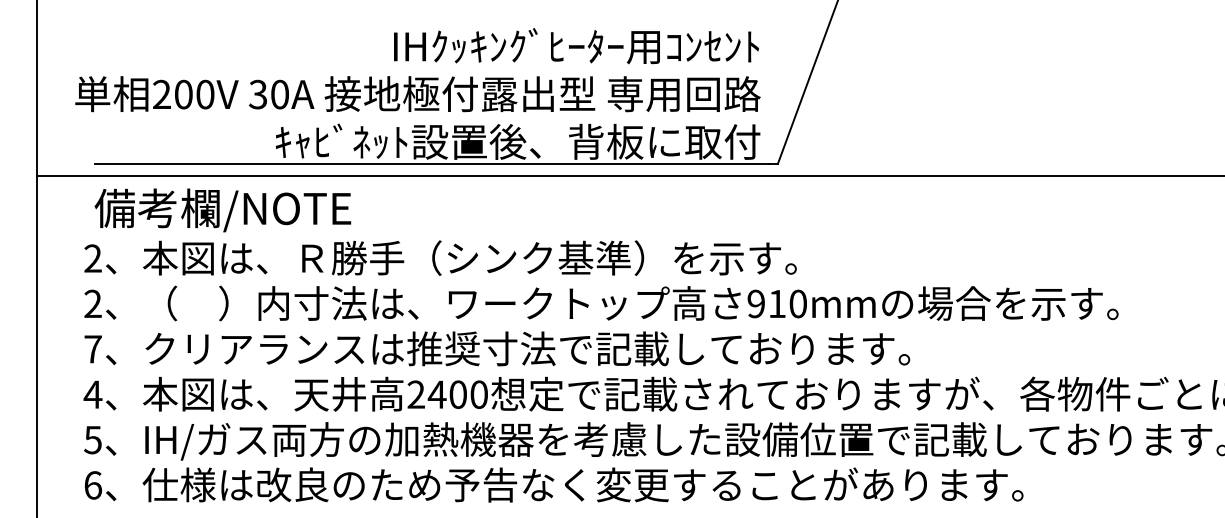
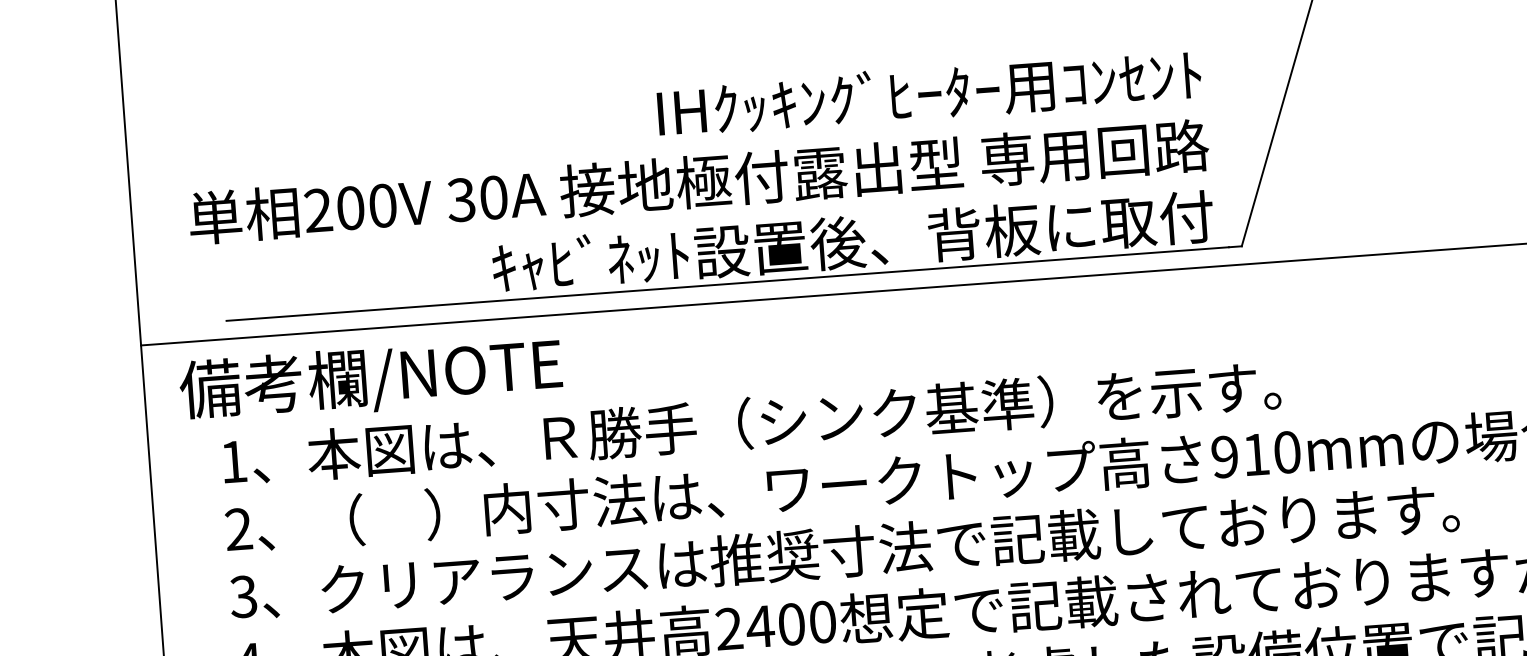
text: (222, 210) -> (370, 379), moved
text: (92, 258) -> (232, 461), 2 -> 1
text: (92, 349) -> (242, 597), 7 -> 3

